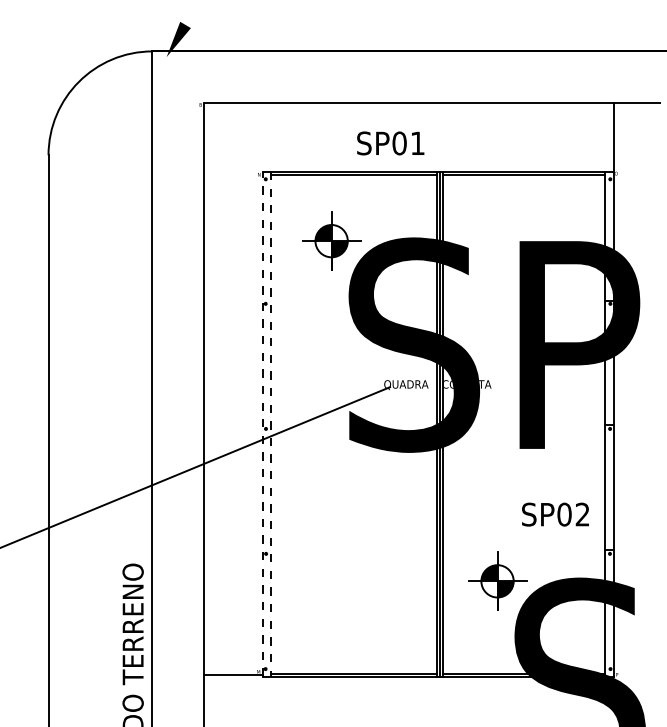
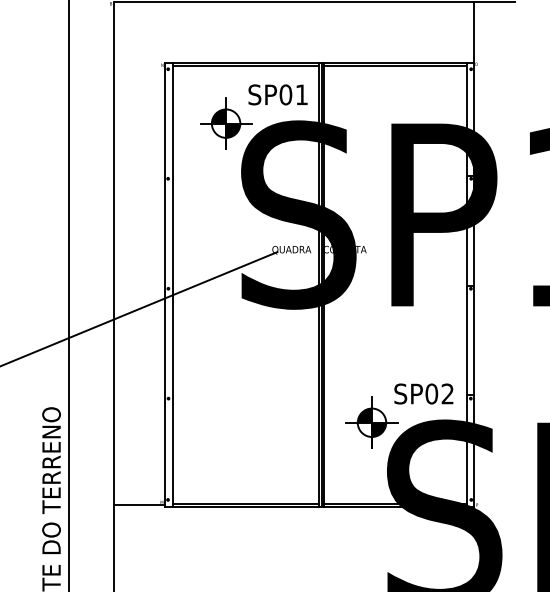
text: (390, 143) -> (277, 94), moved
line: (262, 423) -> (165, 283), dashed -> solid
line: (270, 424) -> (172, 284), dashed -> solid
text: (555, 514) -> (423, 393), moved

